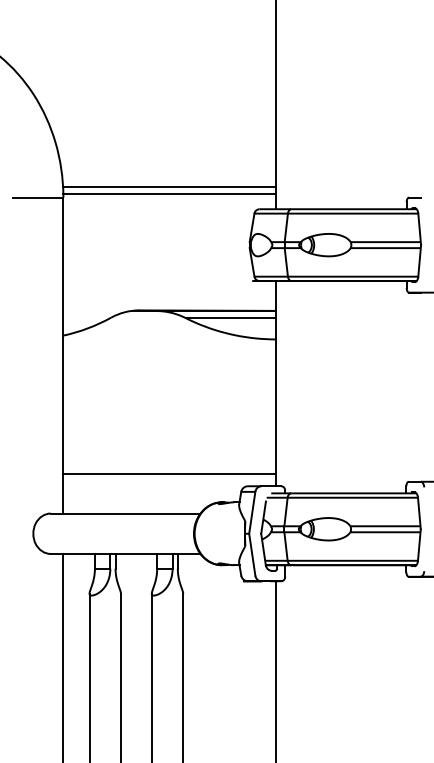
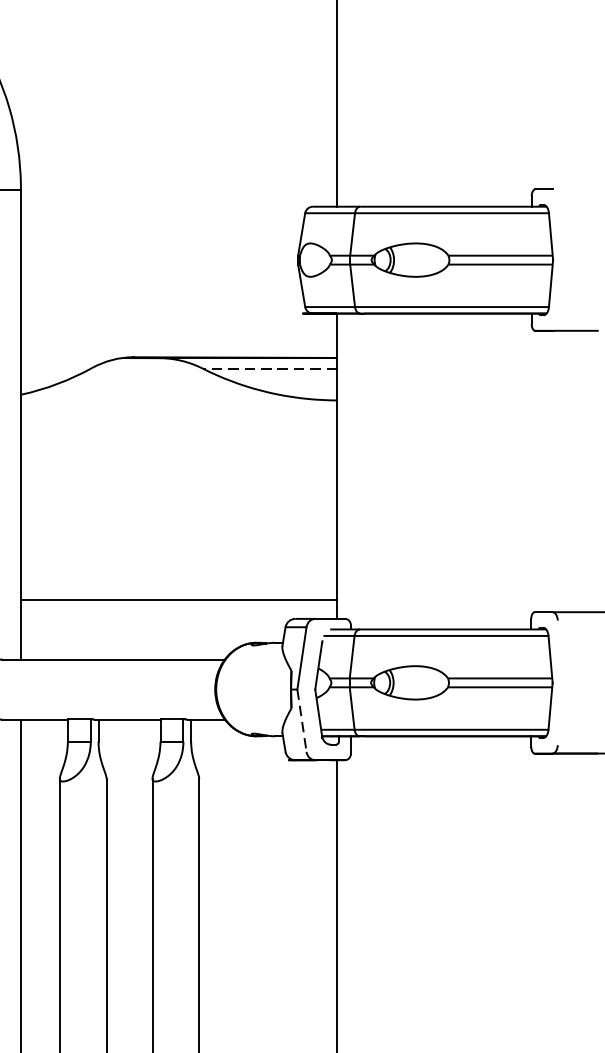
line: (169, 186) -> (178, 172), removed
line: (169, 194) -> (178, 184), removed
line: (230, 318) -> (269, 369), solid -> dashed
line: (252, 555) -> (302, 721), solid -> dashed

